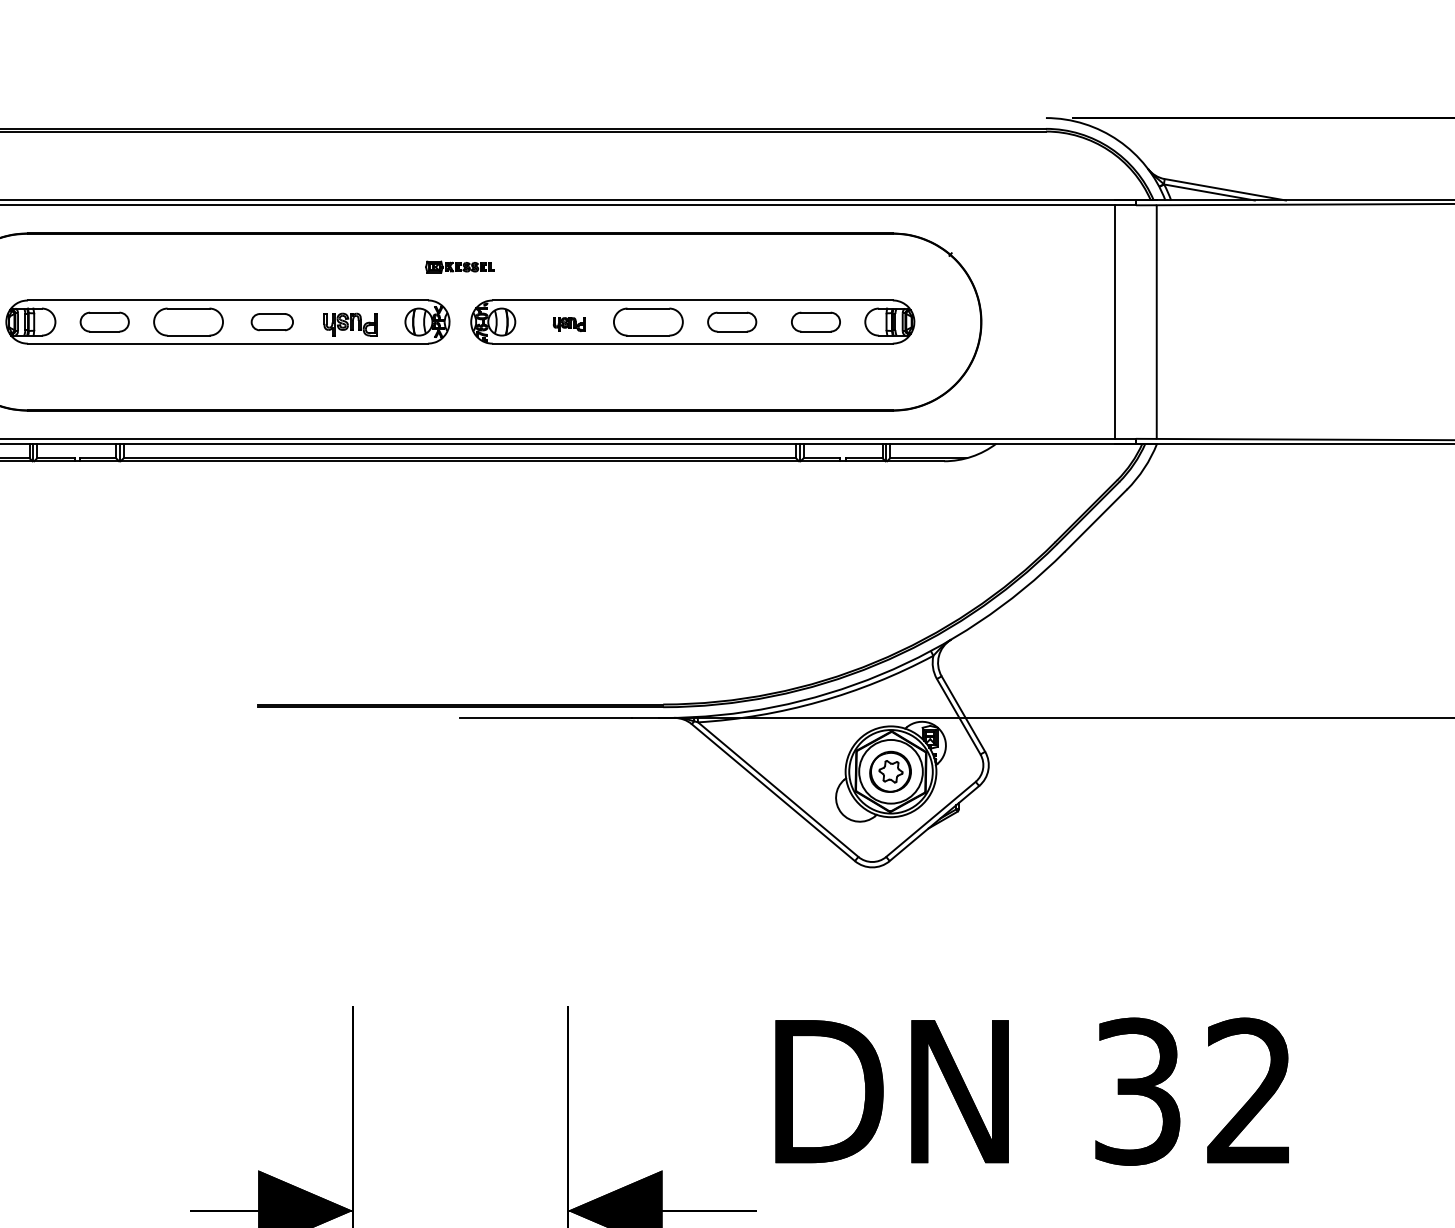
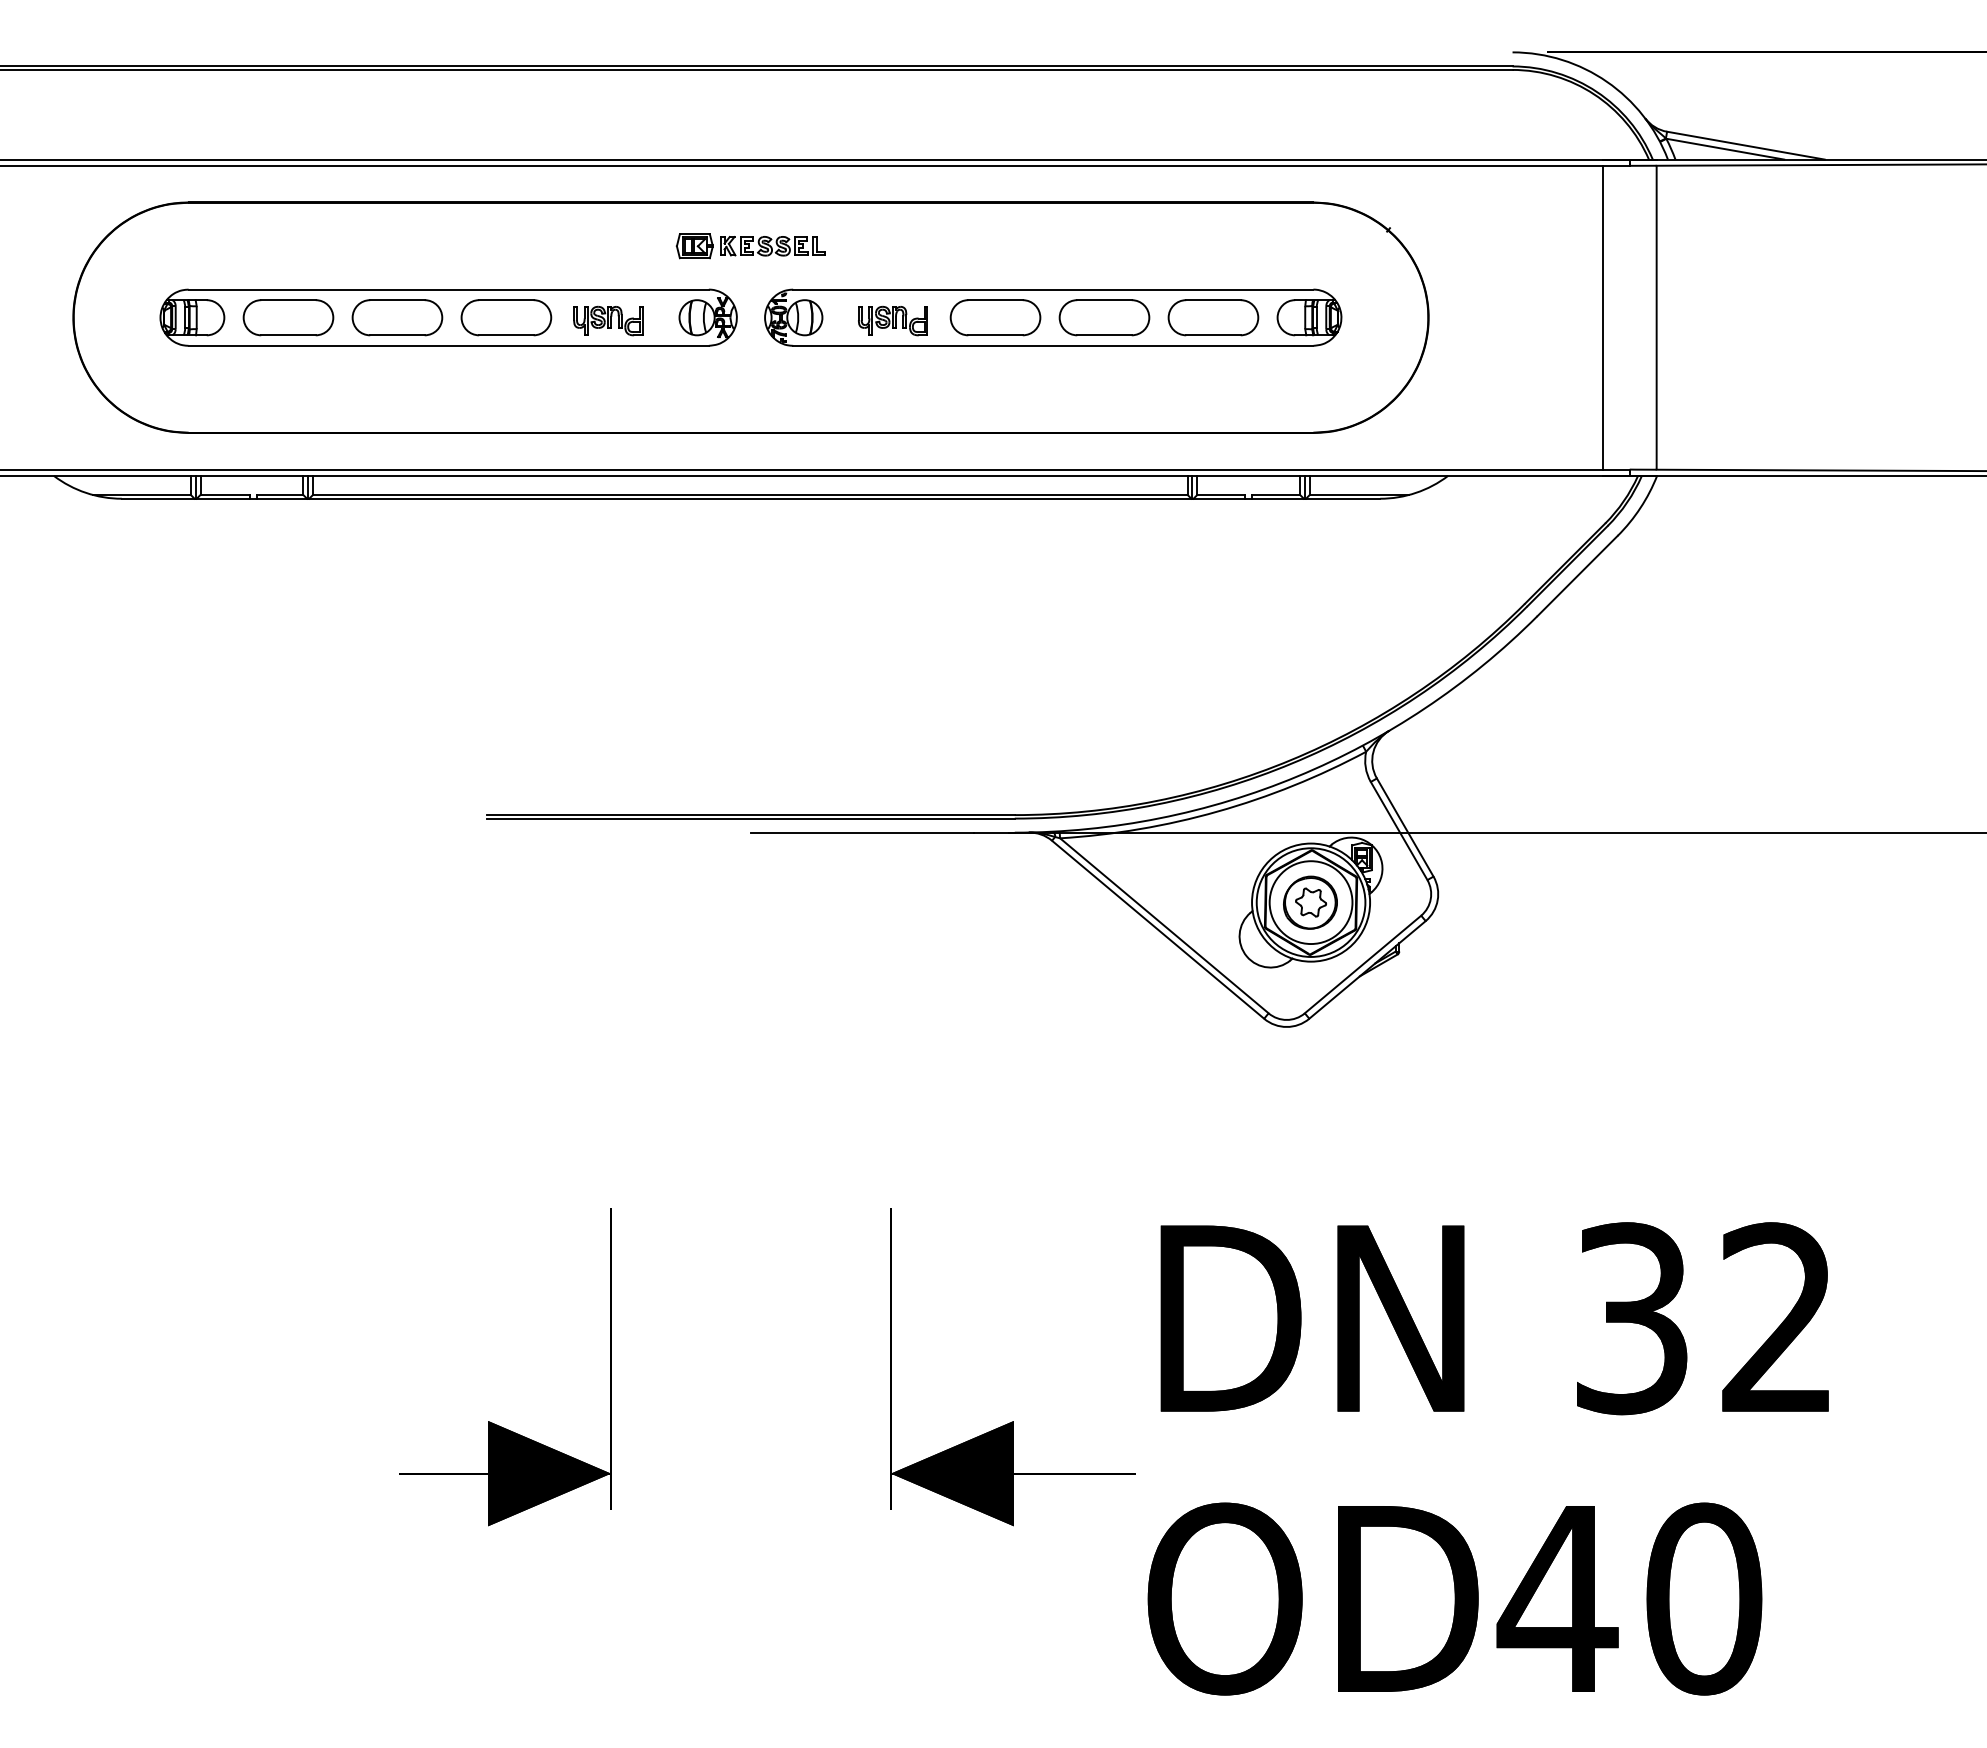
part: (460, 267) -> (750, 246), size x1.67
part: (104, 321) -> (288, 317), size x1.43
part: (272, 321) -> (506, 317), size x1.67
part: (732, 321) -> (1104, 317), size x1.43
part: (816, 321) -> (1213, 317), size x1.43
part: (569, 324) -> (892, 320), size x1.67

